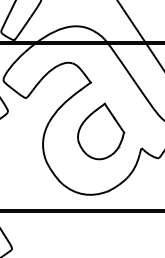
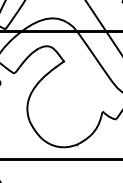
part: (101, 131) -> (72, 98), removed

